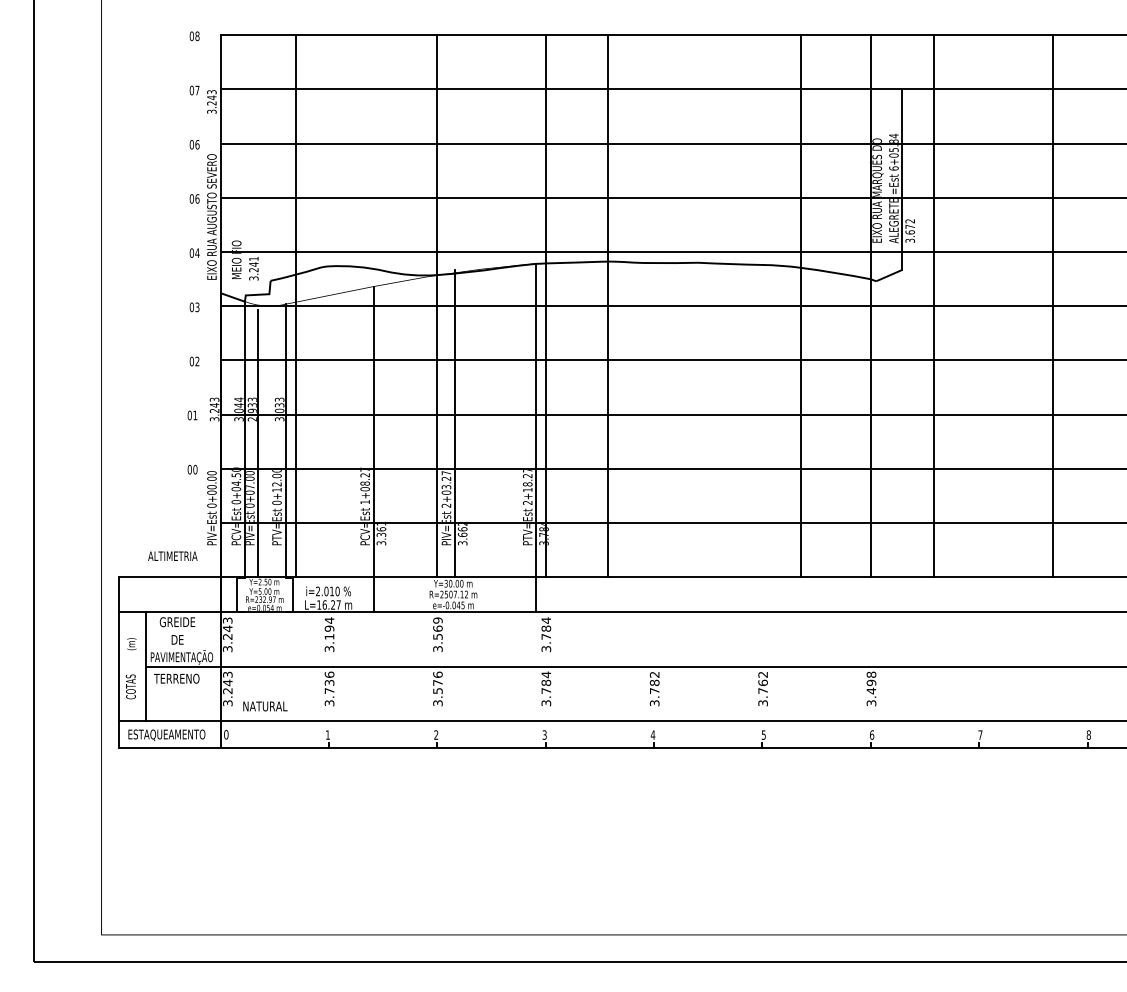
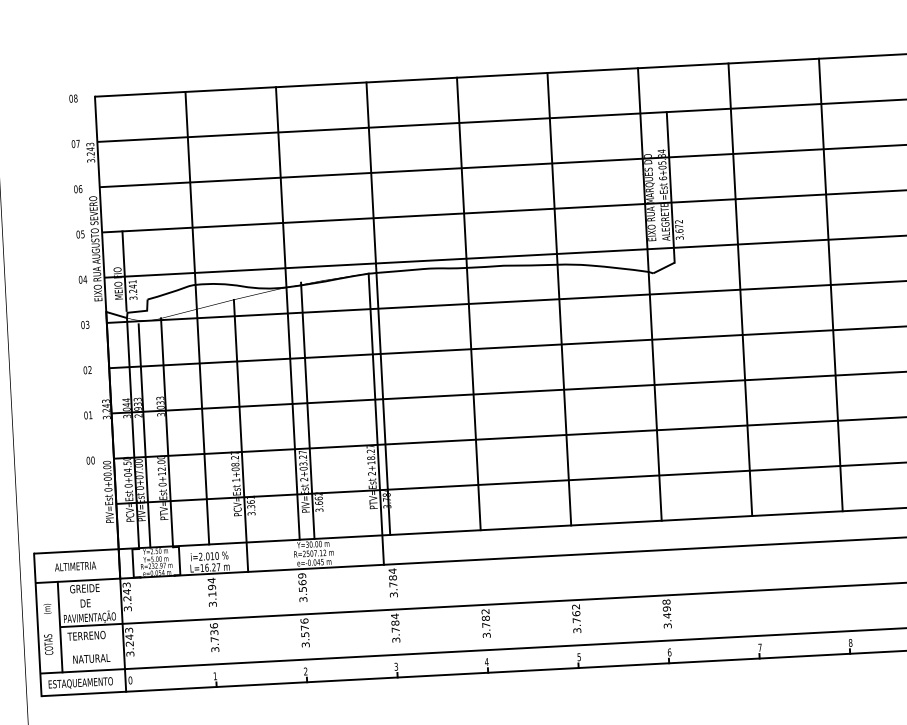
text: (197, 198) -> (82, 233), 06 -> 05
line: (244, 245) -> (124, 271), added
line: (295, 306) -> (197, 318), moved
line: (608, 306) -> (469, 304), moved
line: (801, 306) -> (559, 299), moved
line: (934, 306) -> (740, 289), moved
line: (1052, 306) -> (830, 285), moved
text: (172, 555) -> (75, 565), moved
text: (265, 706) -> (91, 658), moved

